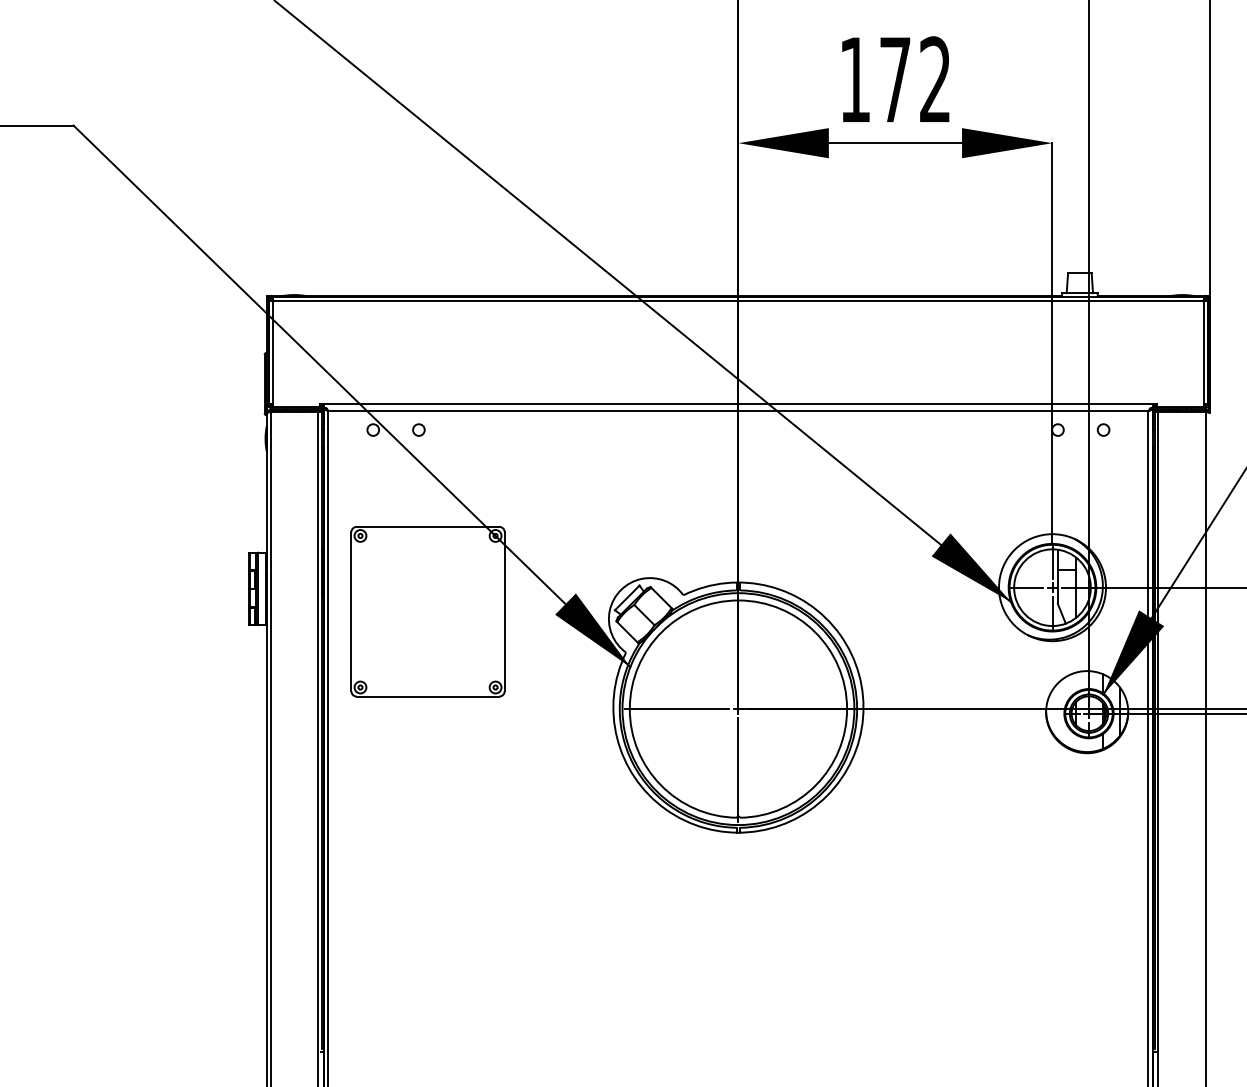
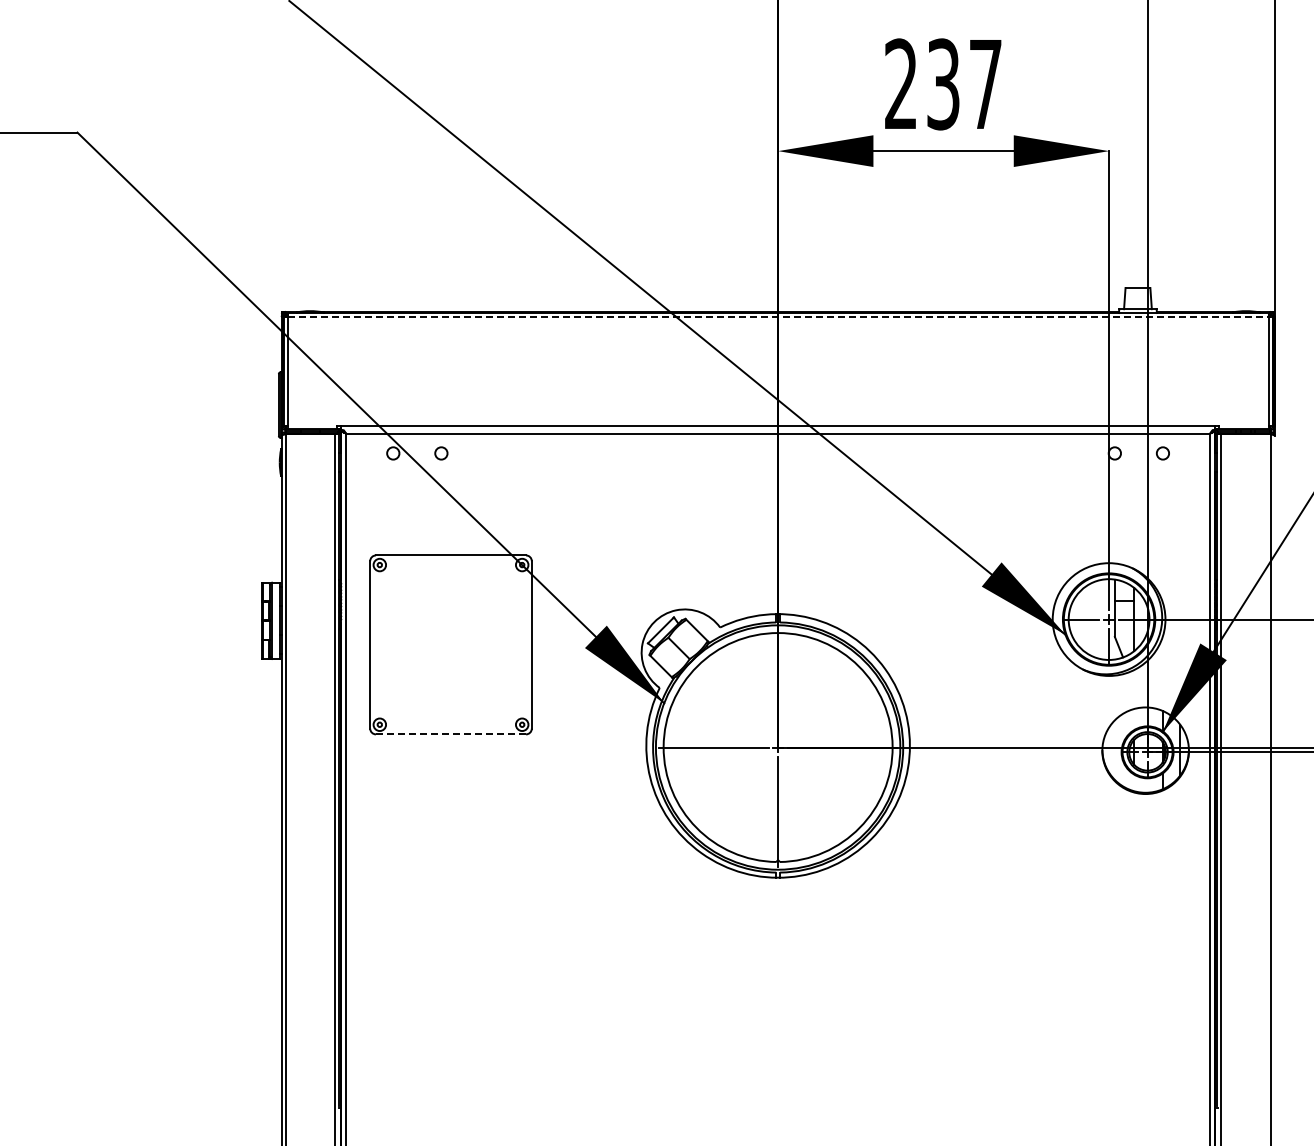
text: (895, 79) -> (943, 84), 172 -> 237
line: (738, 301) -> (778, 317), solid -> dashed
line: (428, 696) -> (451, 734), solid -> dashed

